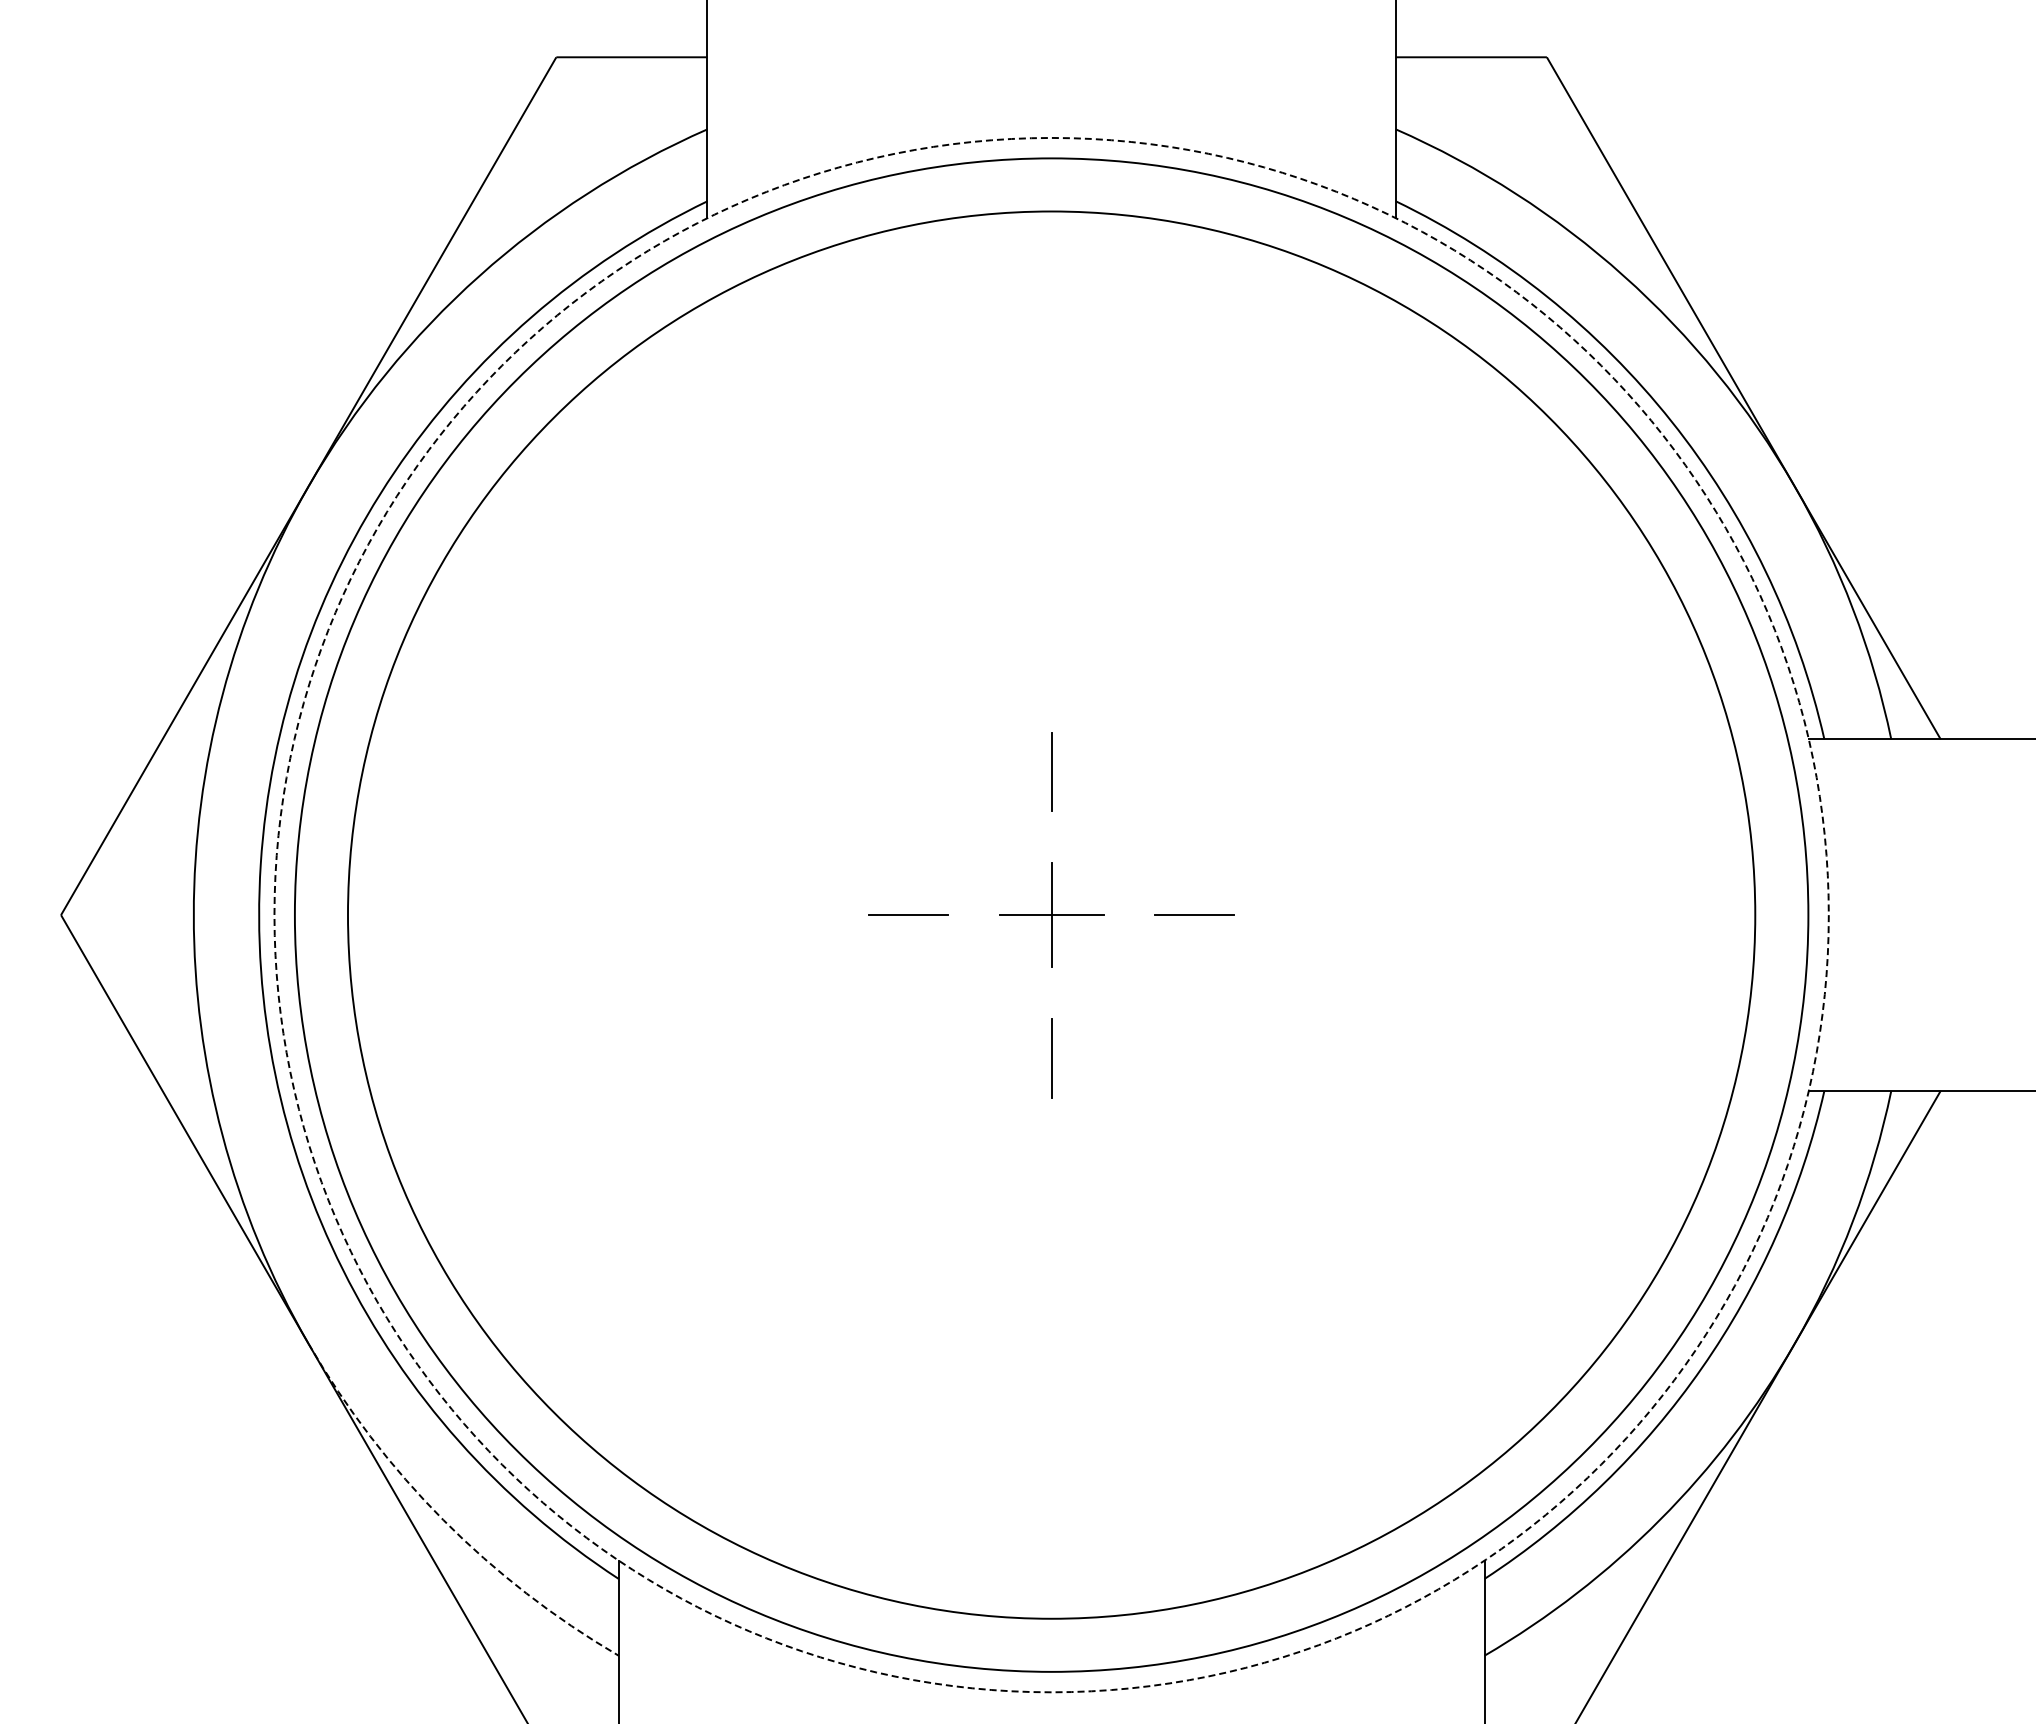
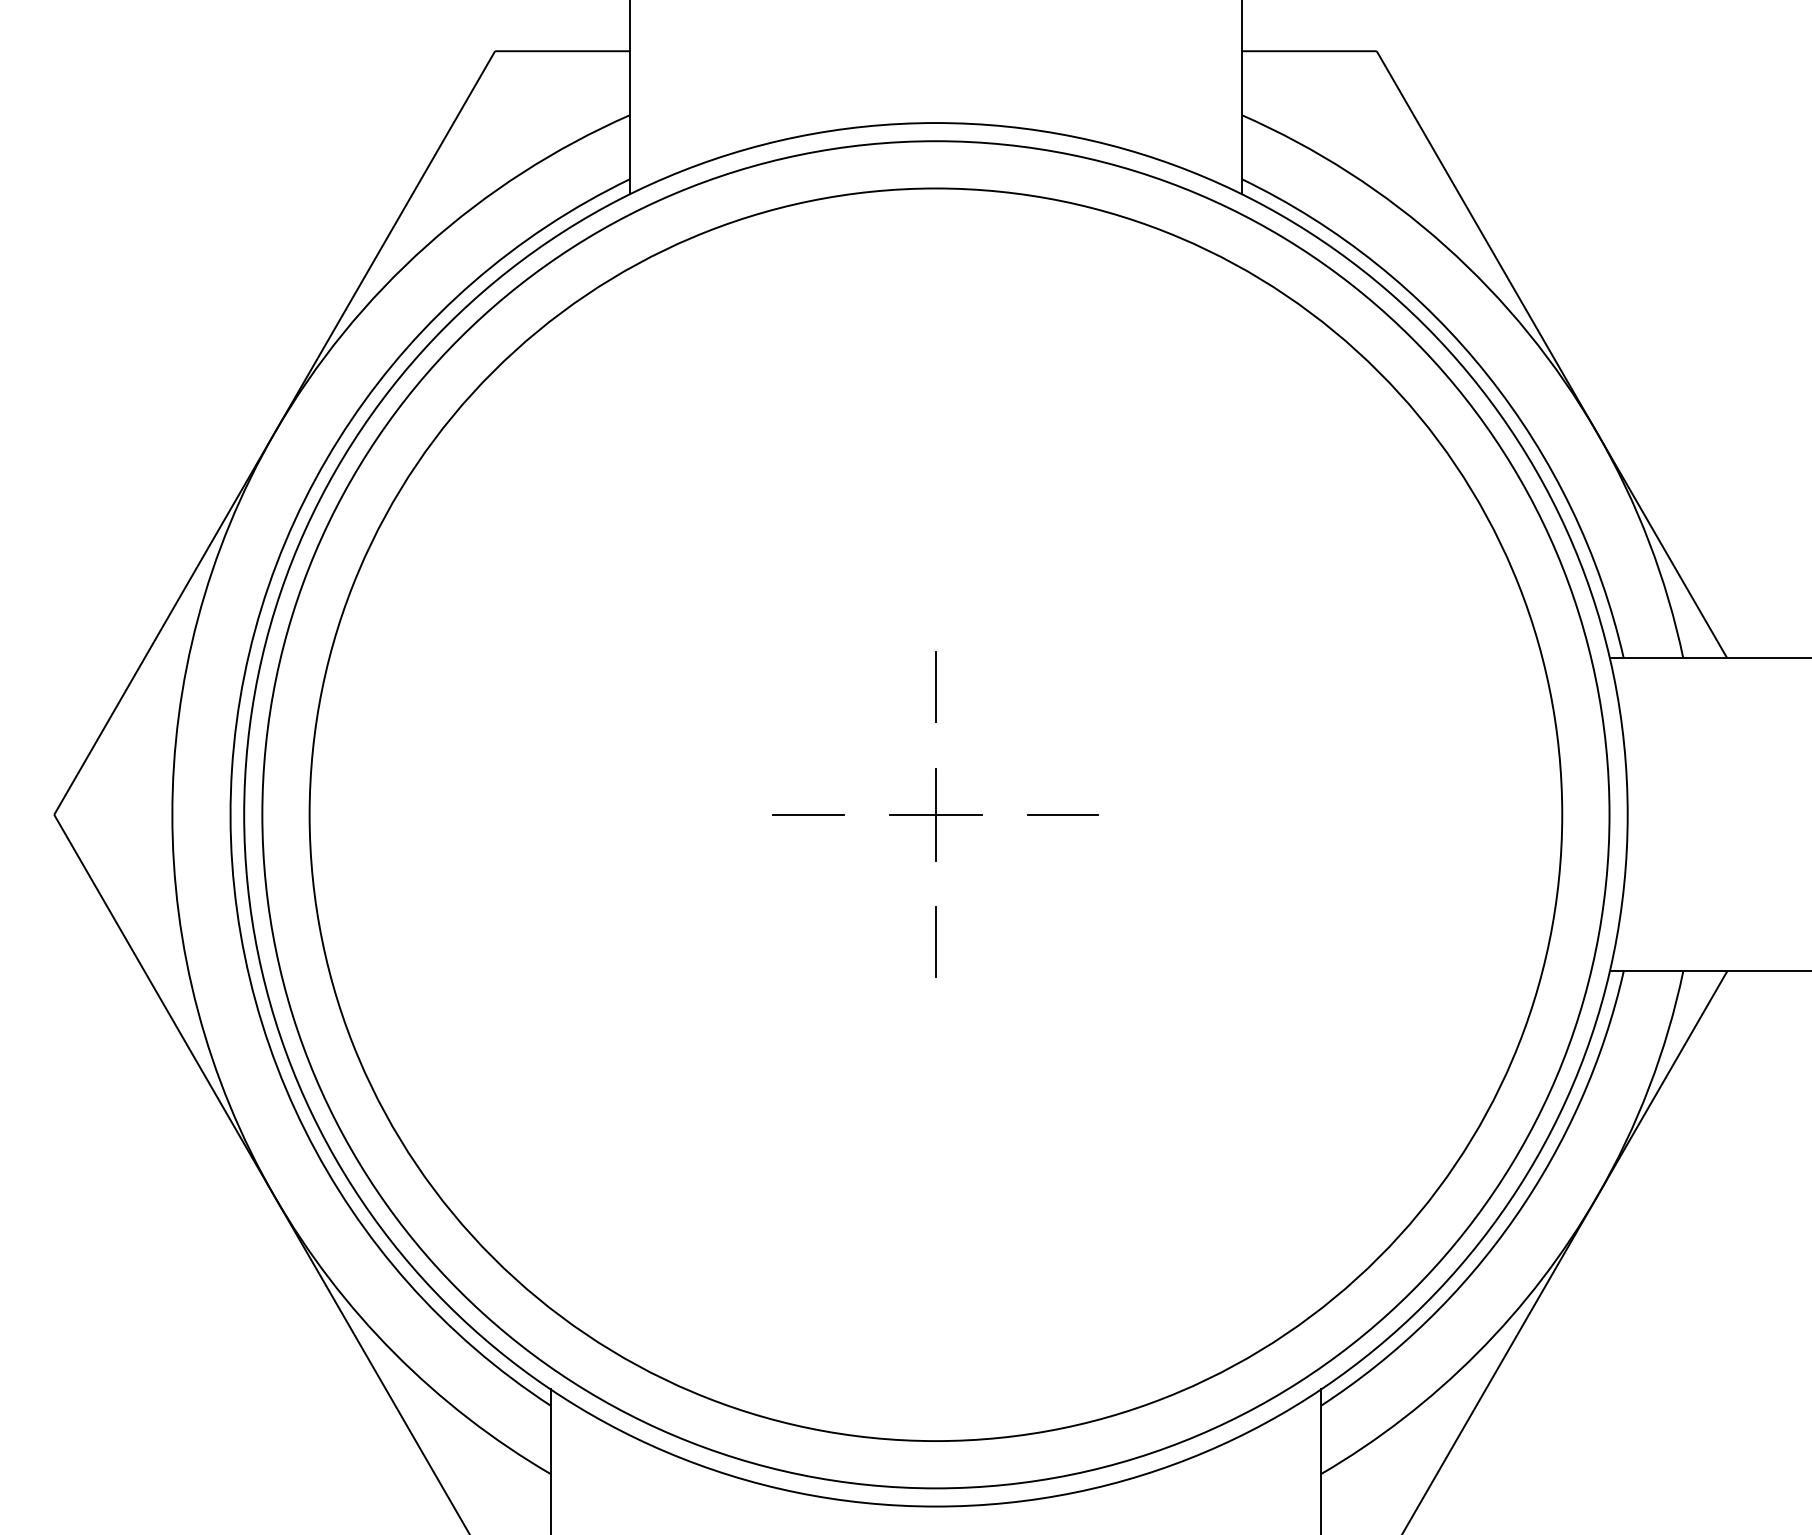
circle: (1051, 914) -> (935, 814), dashed -> solid
arc: (443, 1520) -> (394, 1353), dashed -> solid

